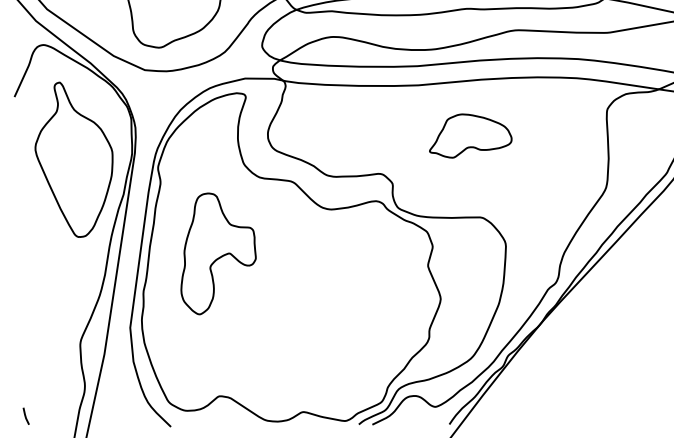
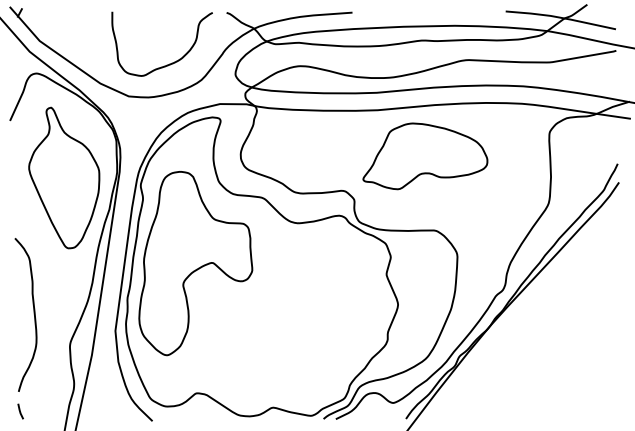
part: (470, 136) -> (425, 156), size x1.67
part: (218, 253) -> (195, 263), size x1.67
curve: (40, 309) -> (33, 314), added

